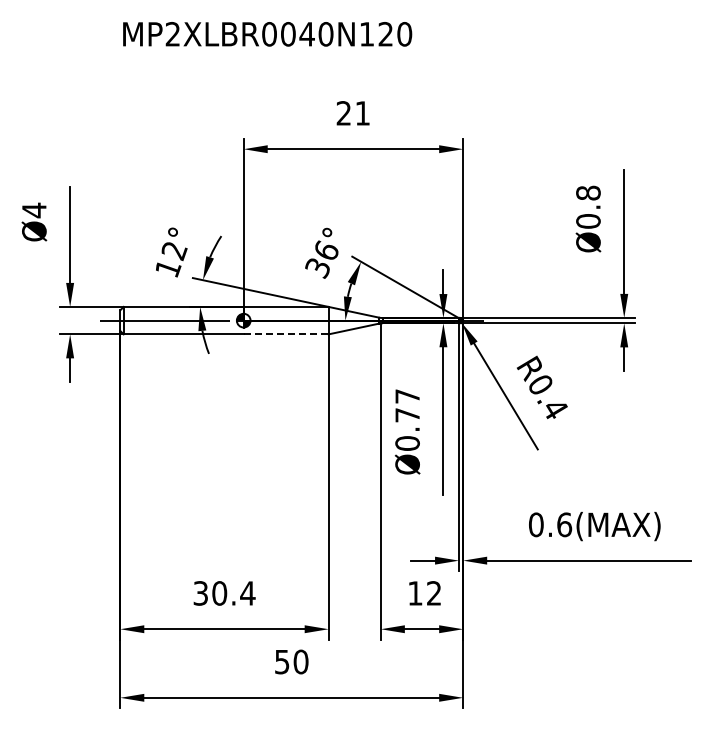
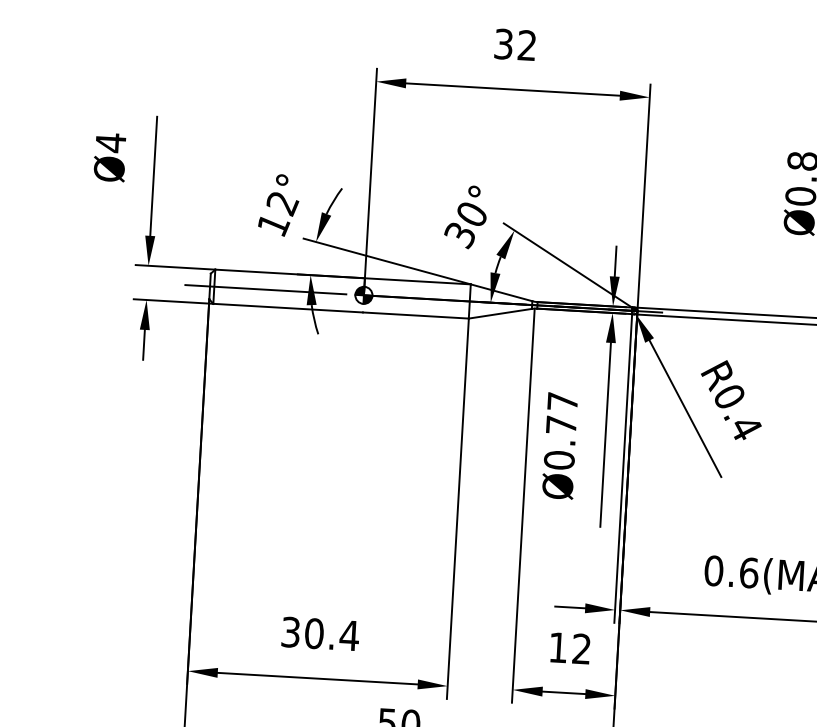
text: (352, 113) -> (514, 44), 21 -> 32
text: (326, 249) -> (472, 212), 36° -> 30°
line: (286, 334) -> (416, 315), dashed -> solid

